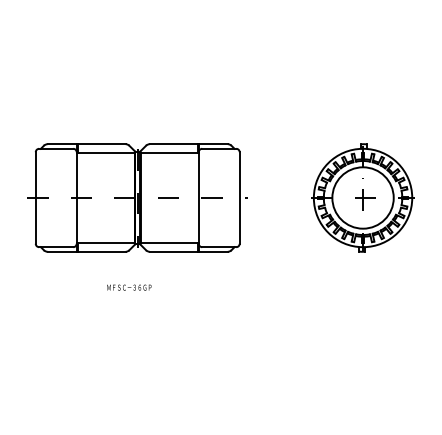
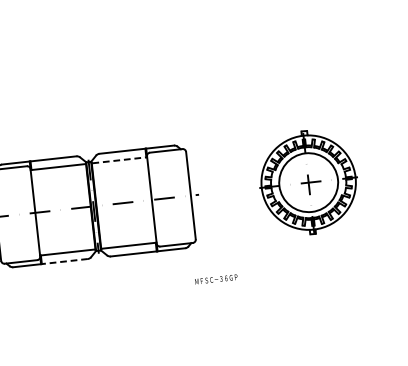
line: (170, 153) -> (120, 160), solid -> dashed
line: (101, 251) -> (64, 261), solid -> dashed
text: (129, 287) -> (216, 279), moved

